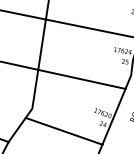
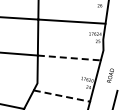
line: (82, 78) -> (69, 57), solid -> dashed
line: (63, 131) -> (61, 96), solid -> dashed

